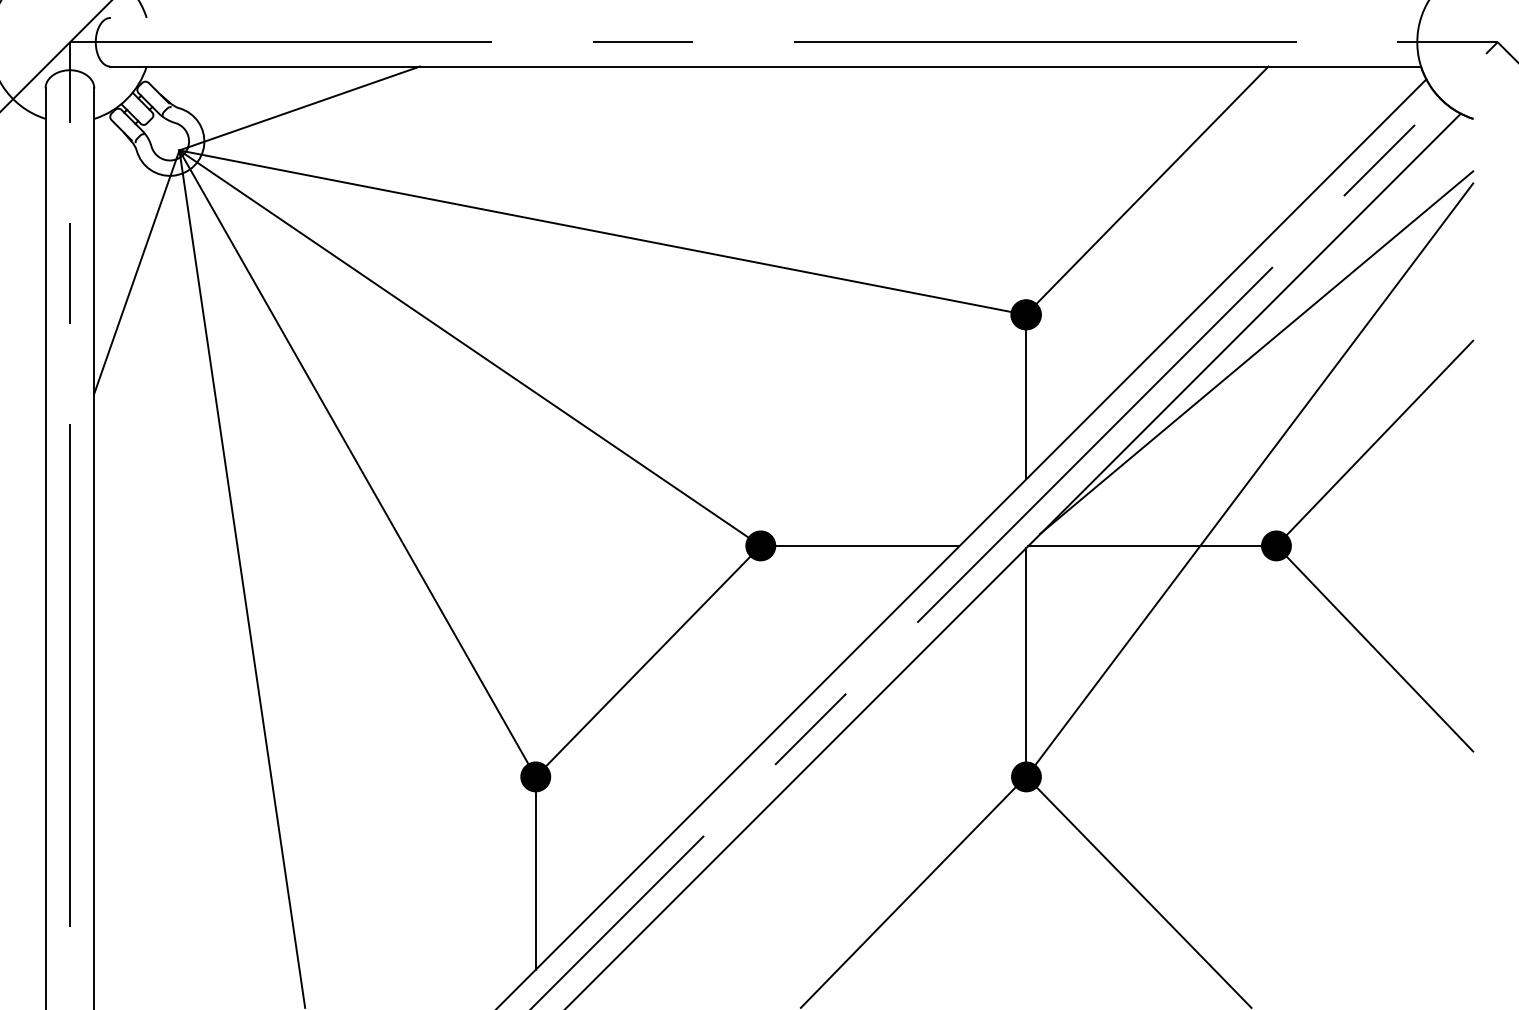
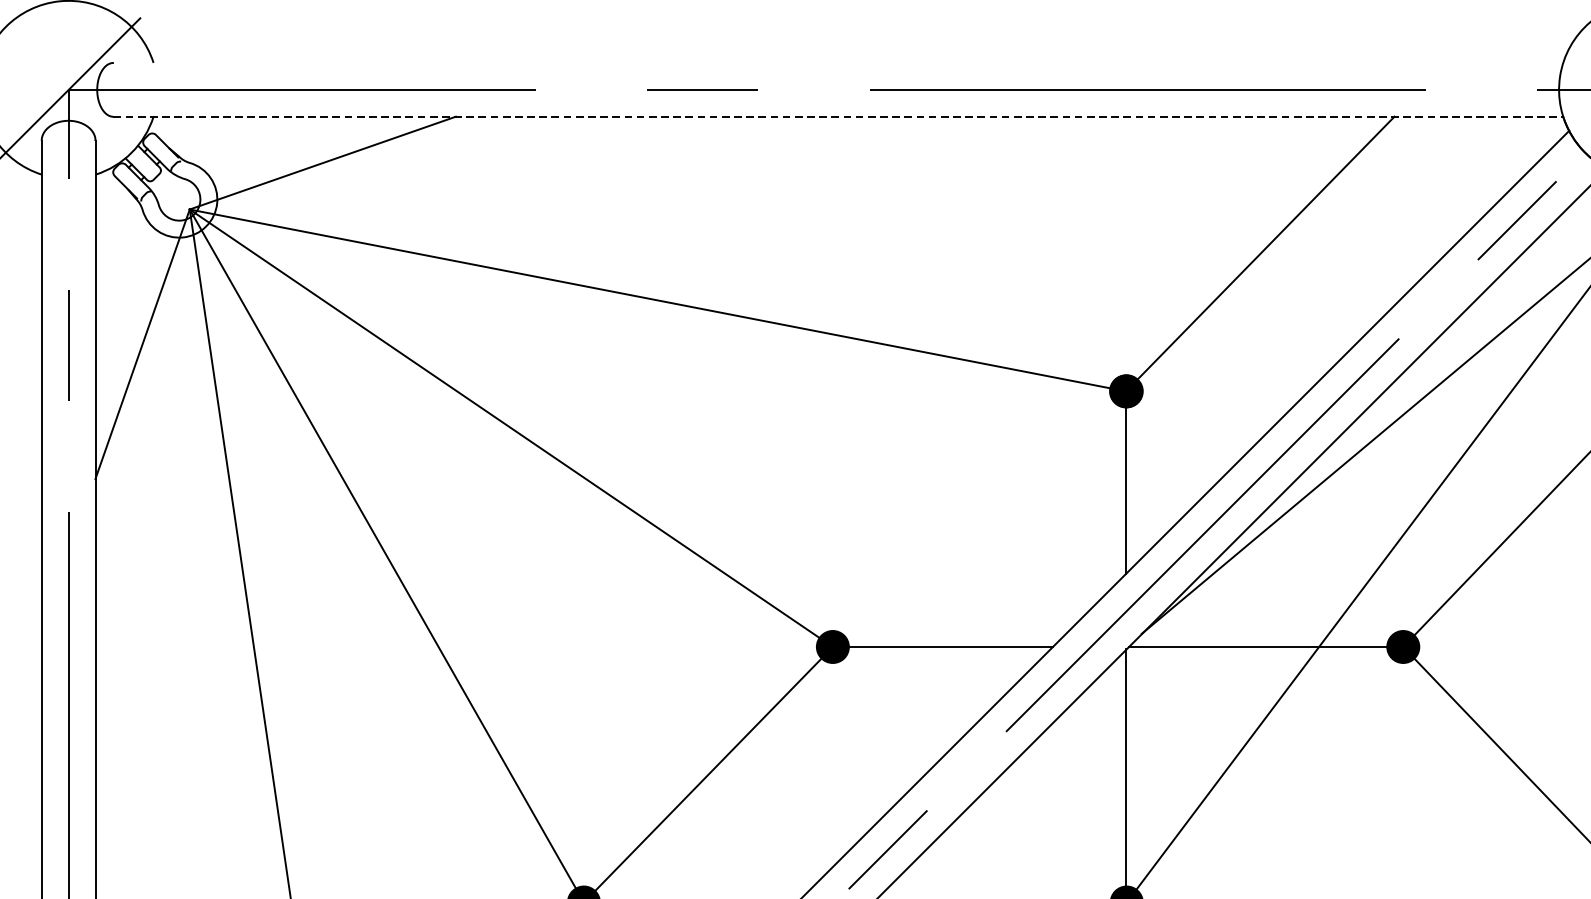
line: (766, 66) -> (839, 116), solid -> dashed

